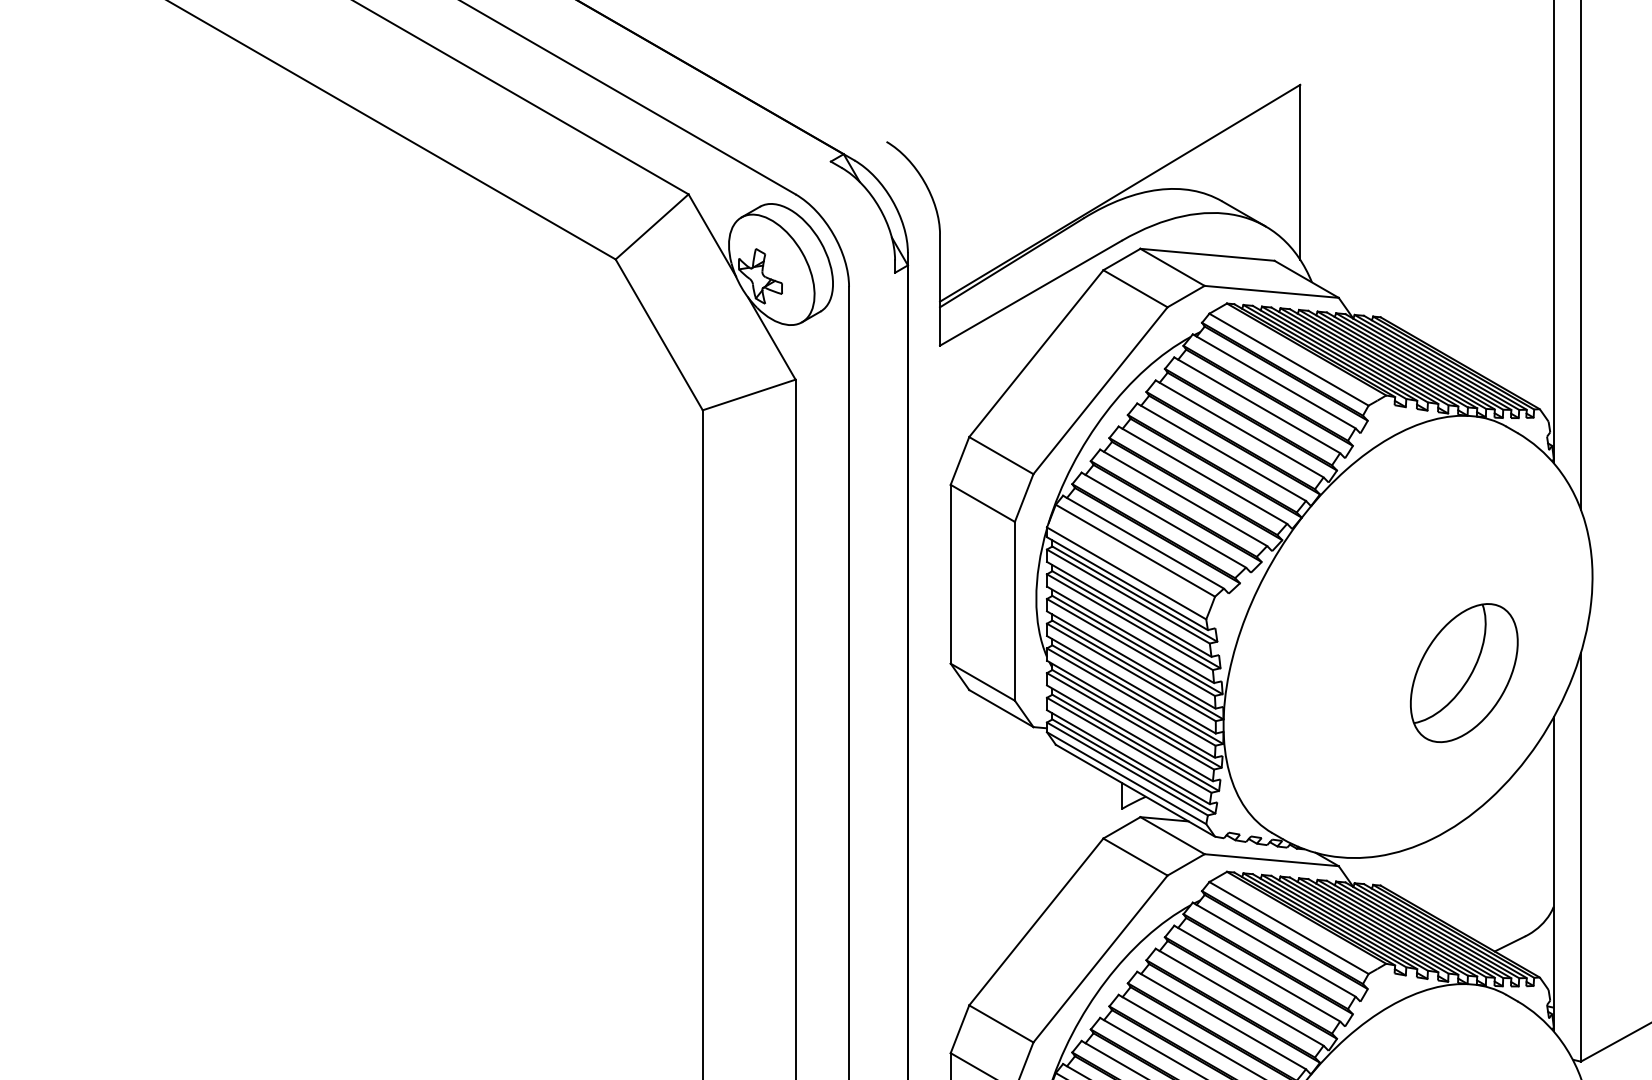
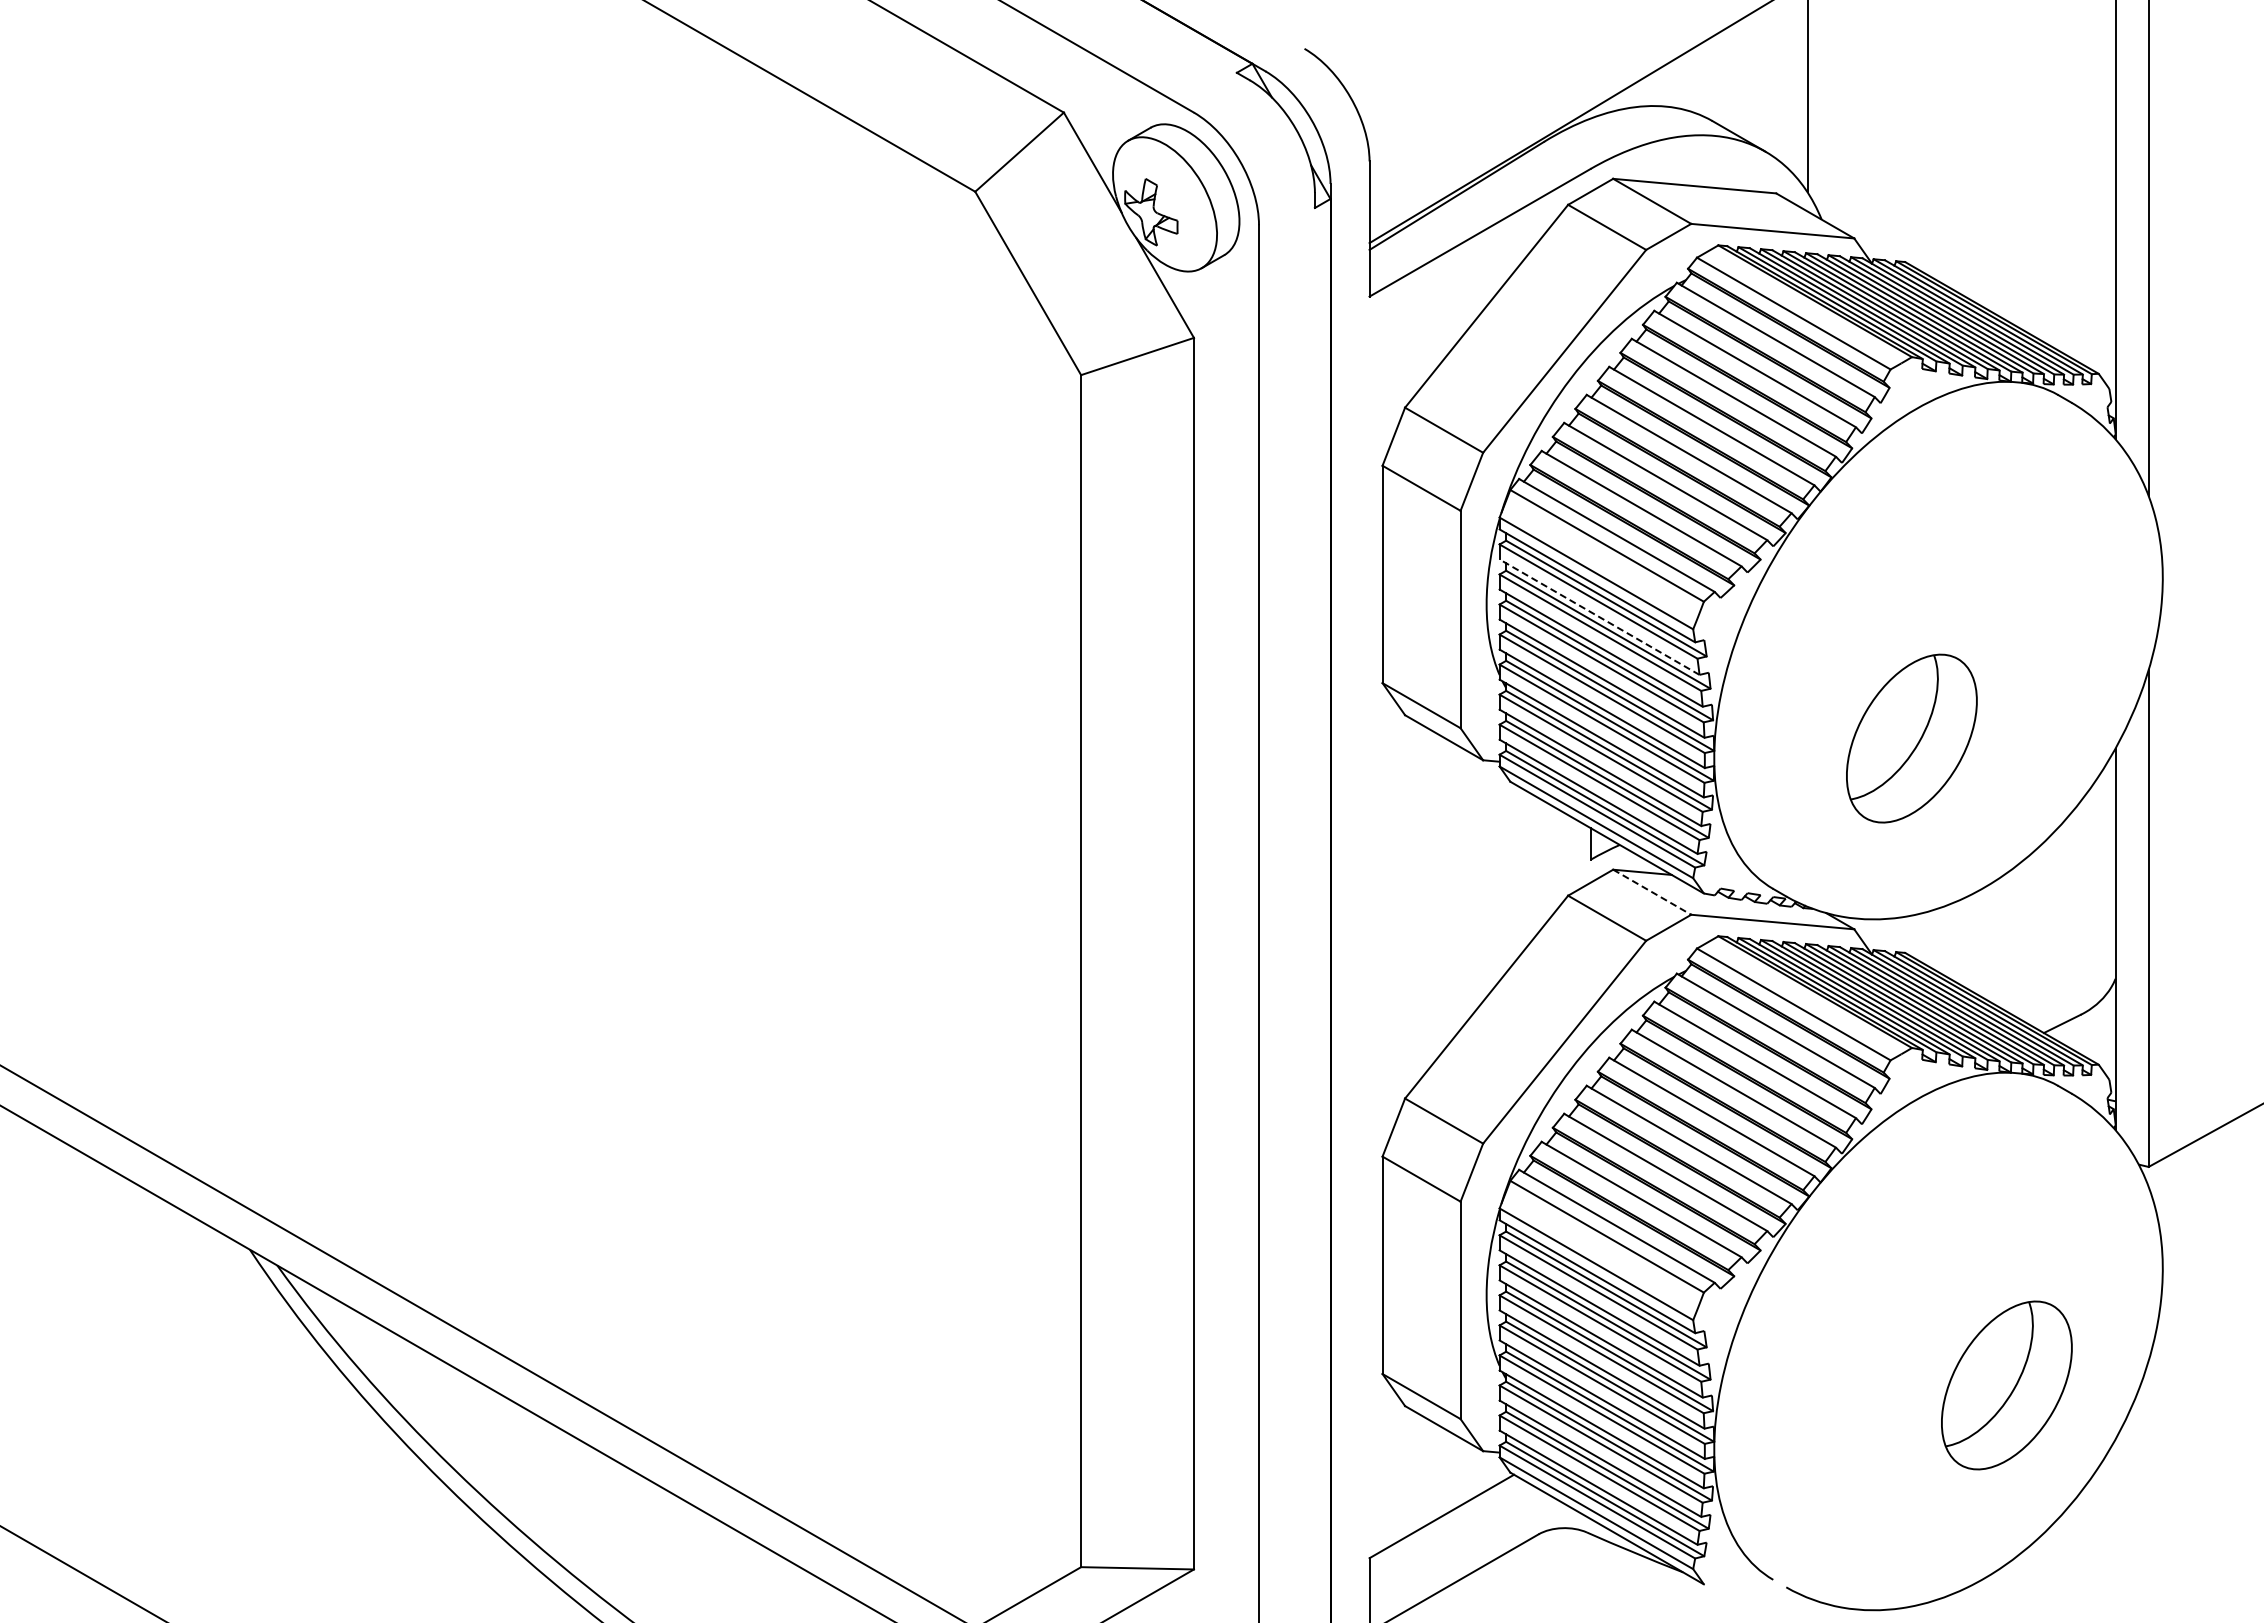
line: (1129, 608) -> (1599, 616), solid -> dashed
part: (1463, 673) -> (1911, 738), moved
line: (1172, 835) -> (1652, 892), solid -> dashed

